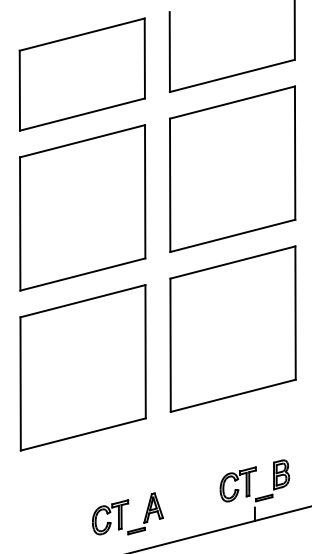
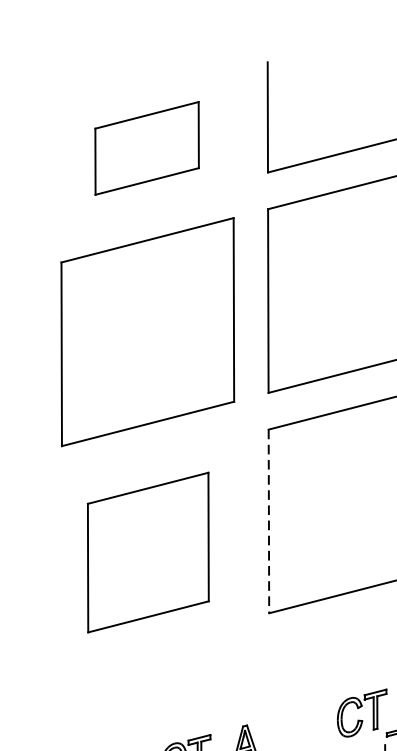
part: (81, 74) -> (146, 148), size x0.6
line: (170, 345) -> (268, 521), solid -> dashed
part: (82, 367) -> (147, 552), size x0.7

